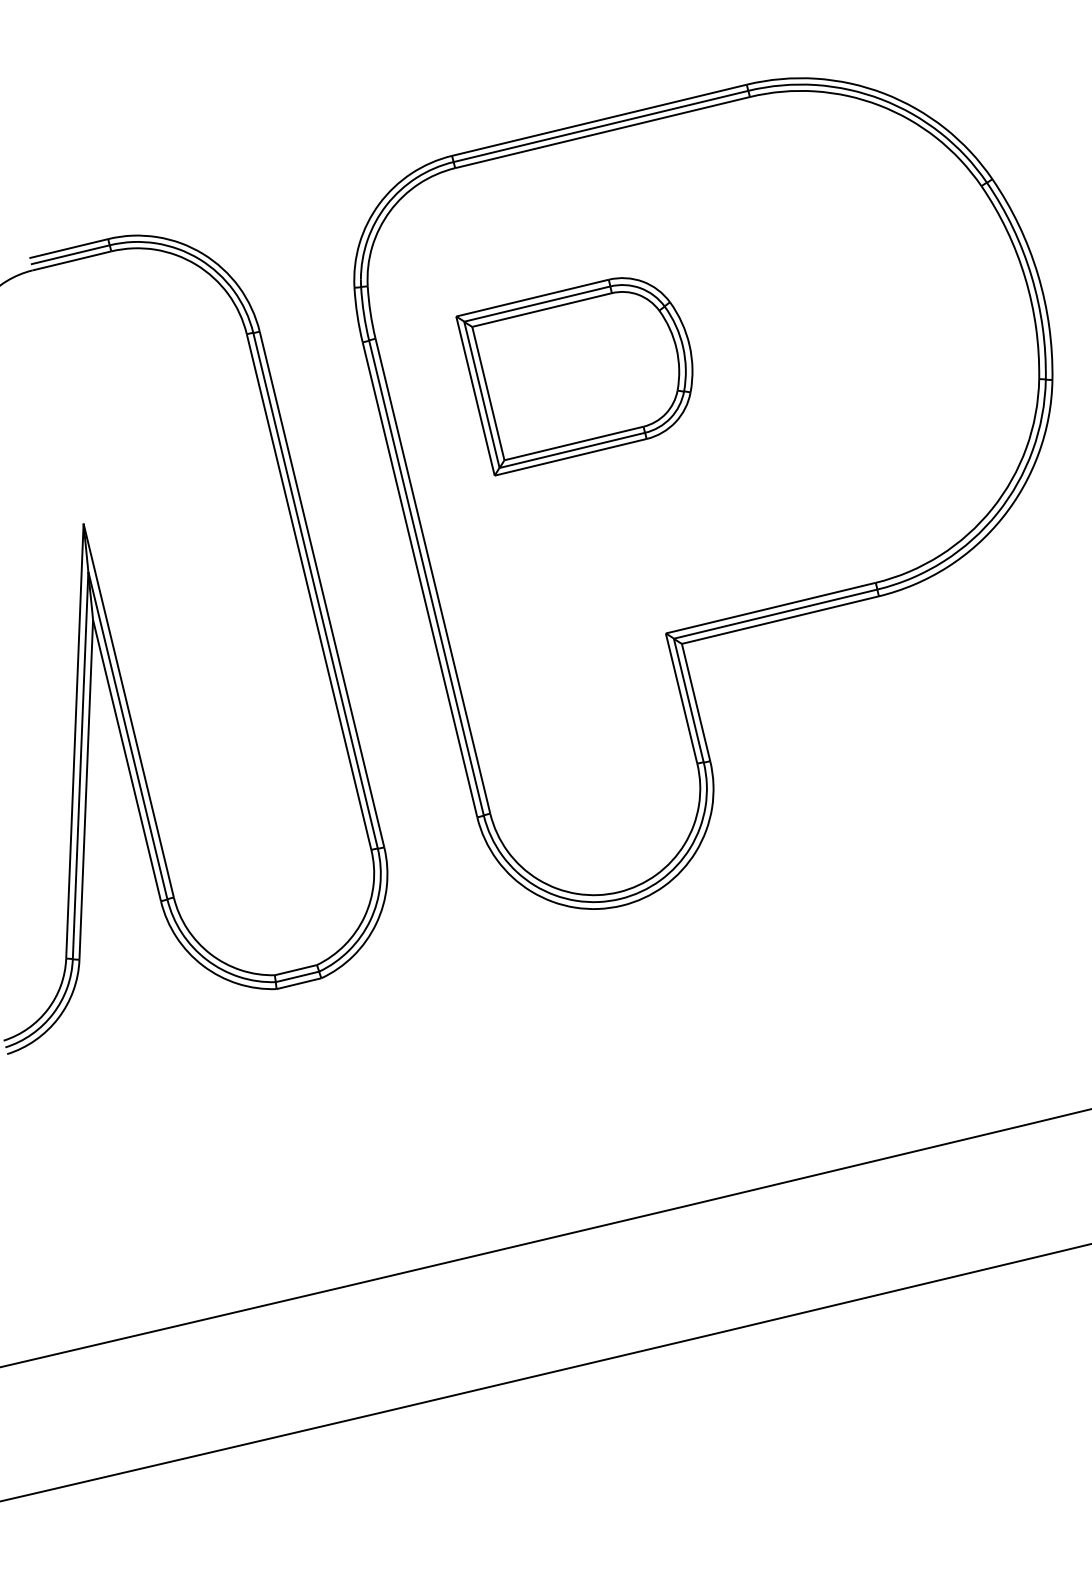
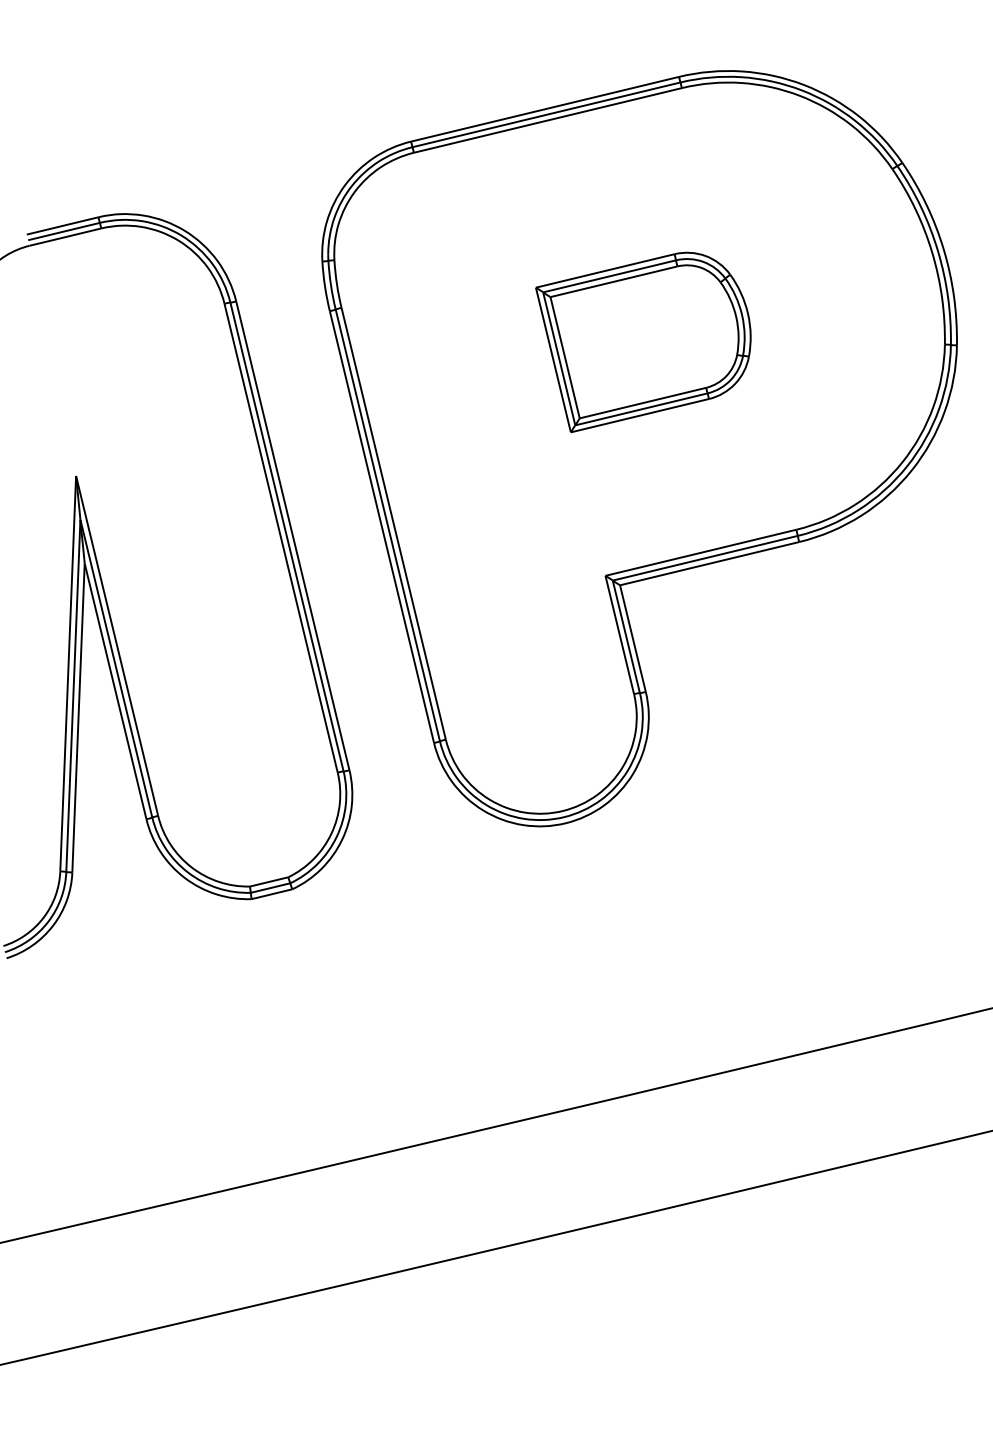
part: (574, 376) -> (643, 342), moved

